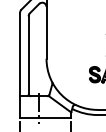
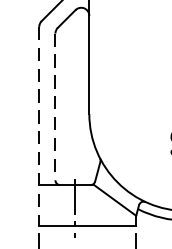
line: (28, 55) -> (55, 107), solid -> dashed
line: (20, 65) -> (40, 126), solid -> dashed

